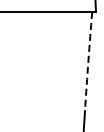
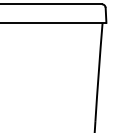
arc: (88, 60) -> (98, 71), dashed -> solid

